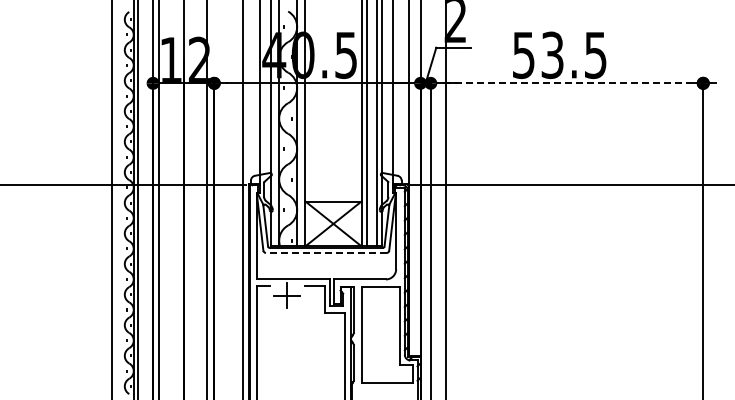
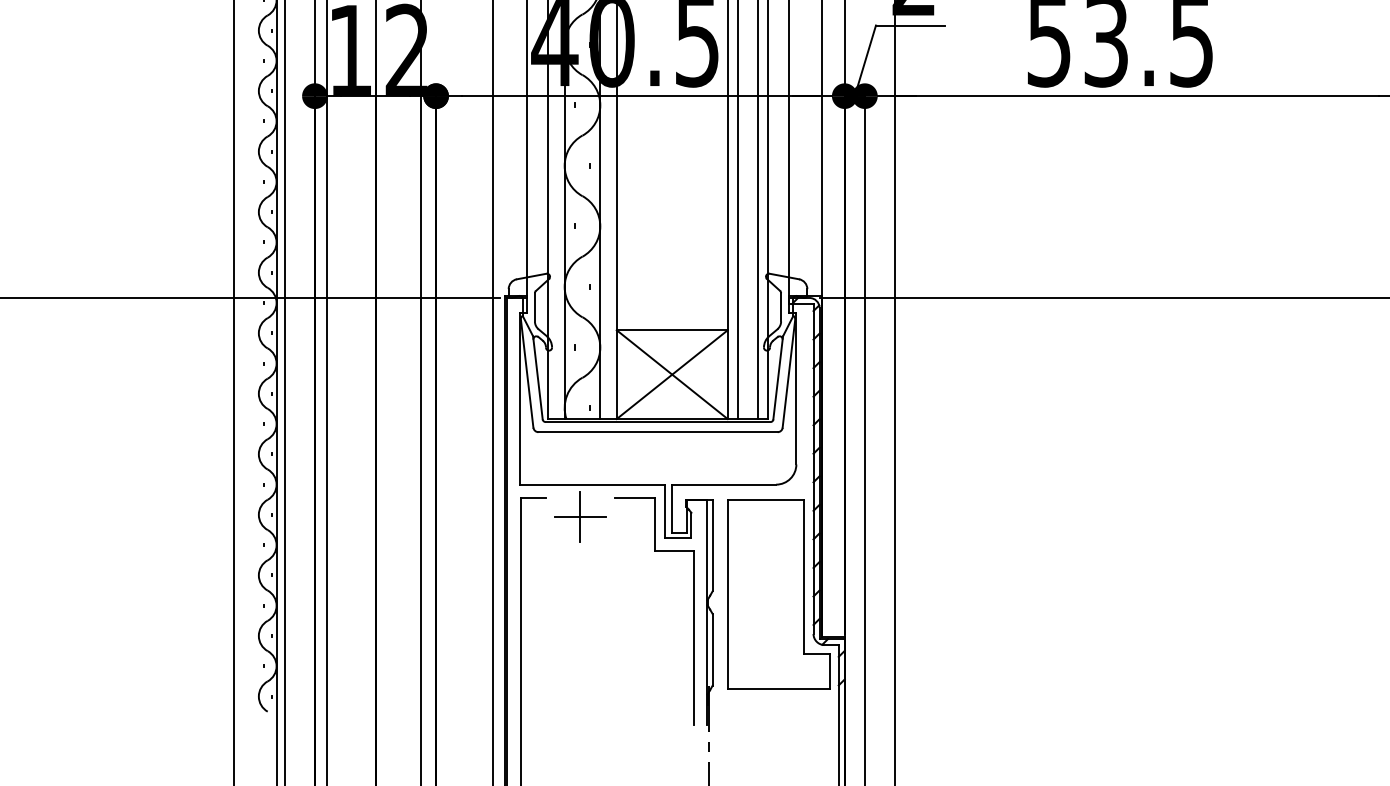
line: (567, 83) -> (1135, 96), dashed -> solid
line: (325, 252) -> (656, 431), dashed -> solid

